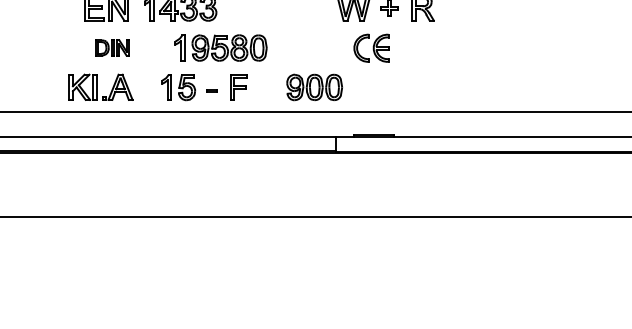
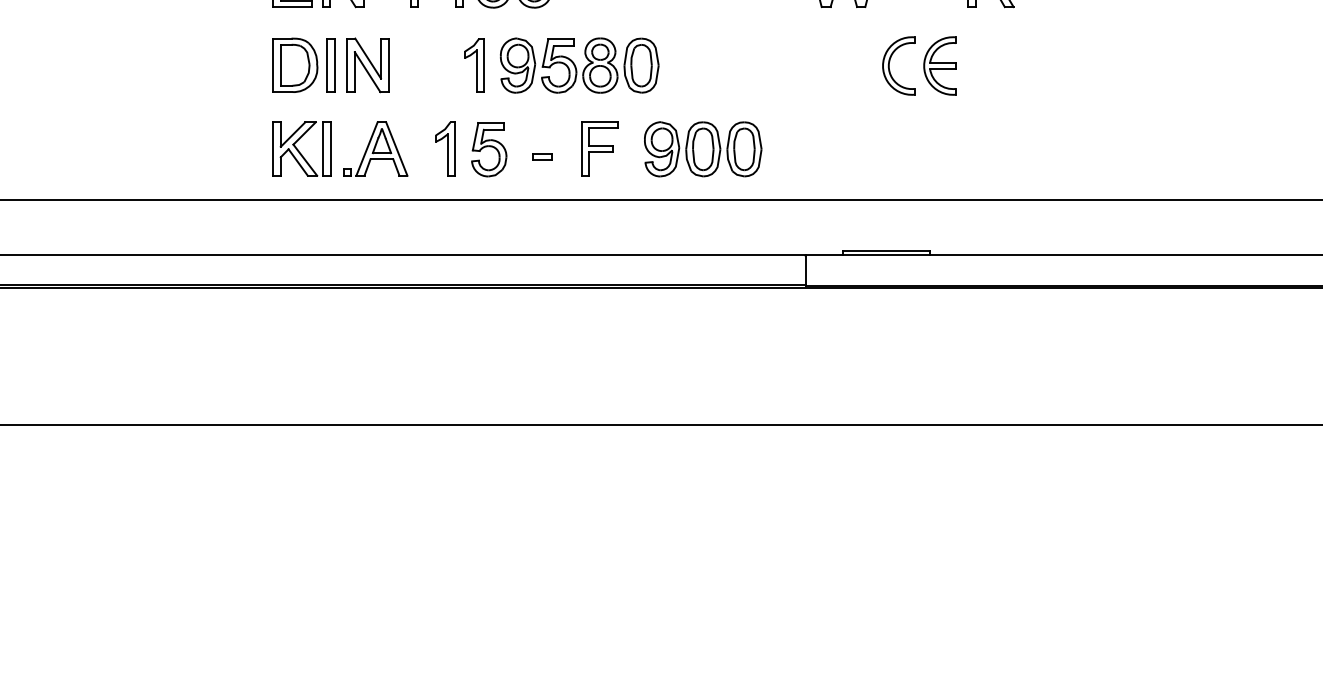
part: (112, 47) -> (330, 64), size x1.67
part: (371, 47) -> (919, 64), moved
part: (100, 86) -> (339, 147), moved
part: (314, 87) -> (702, 149), moved

